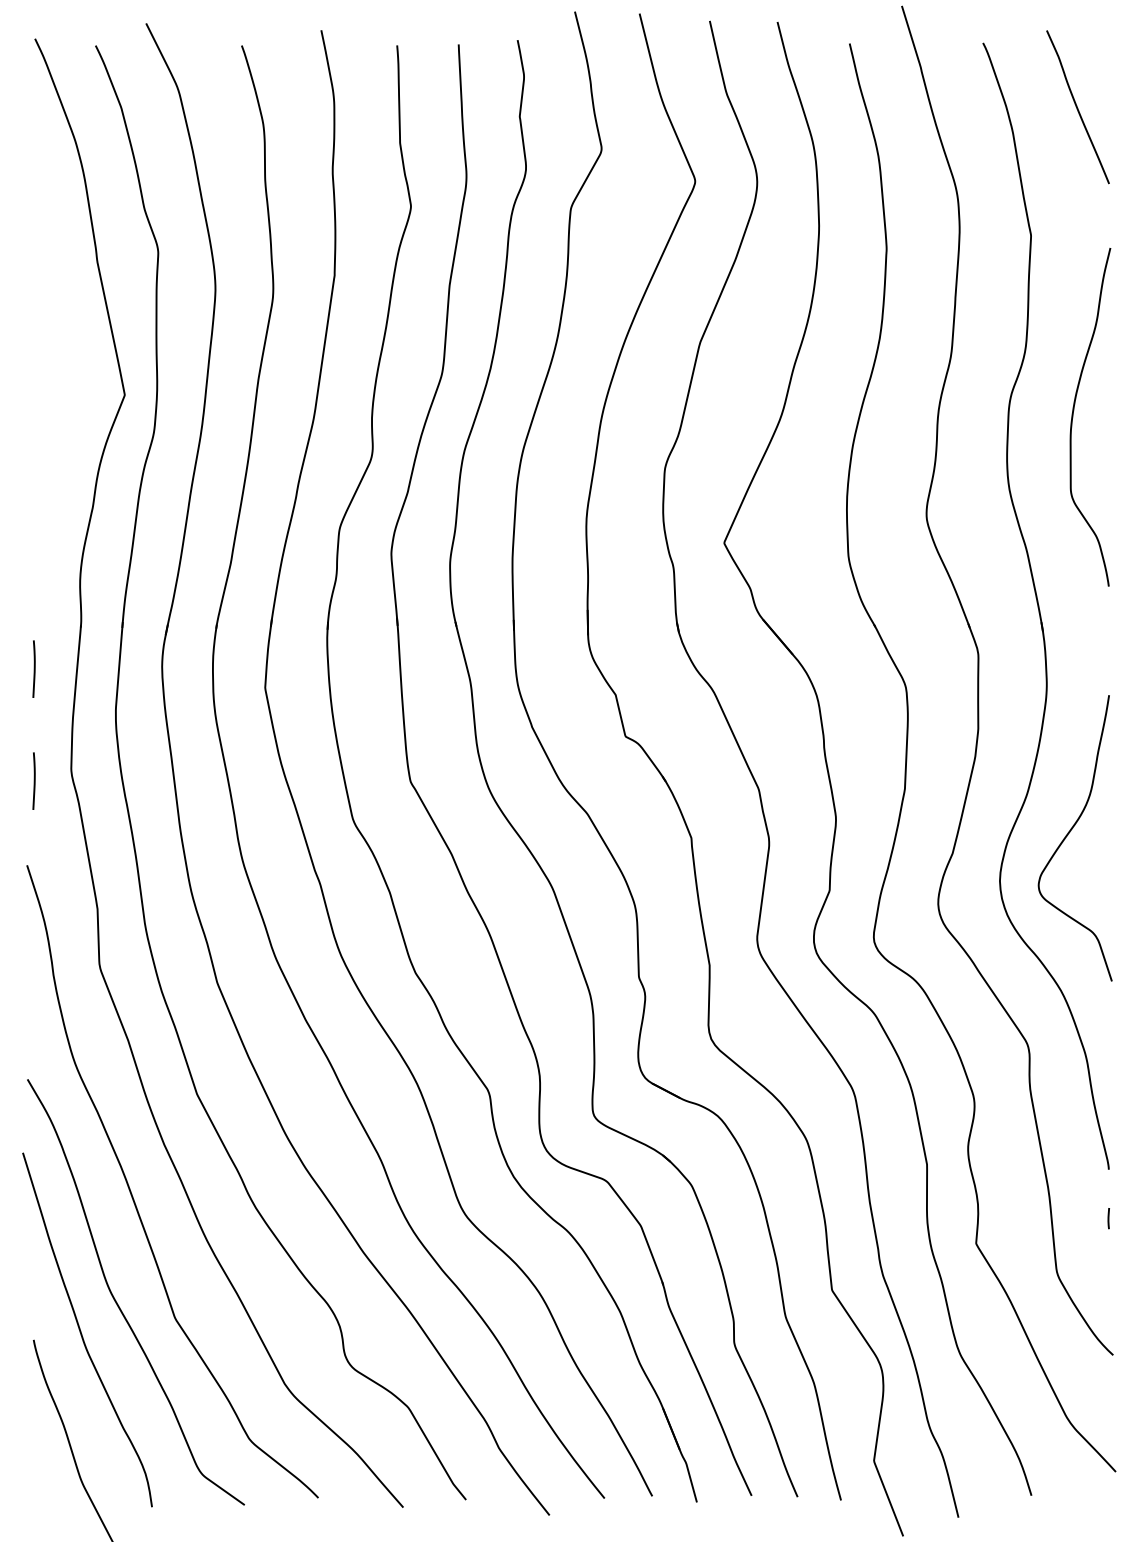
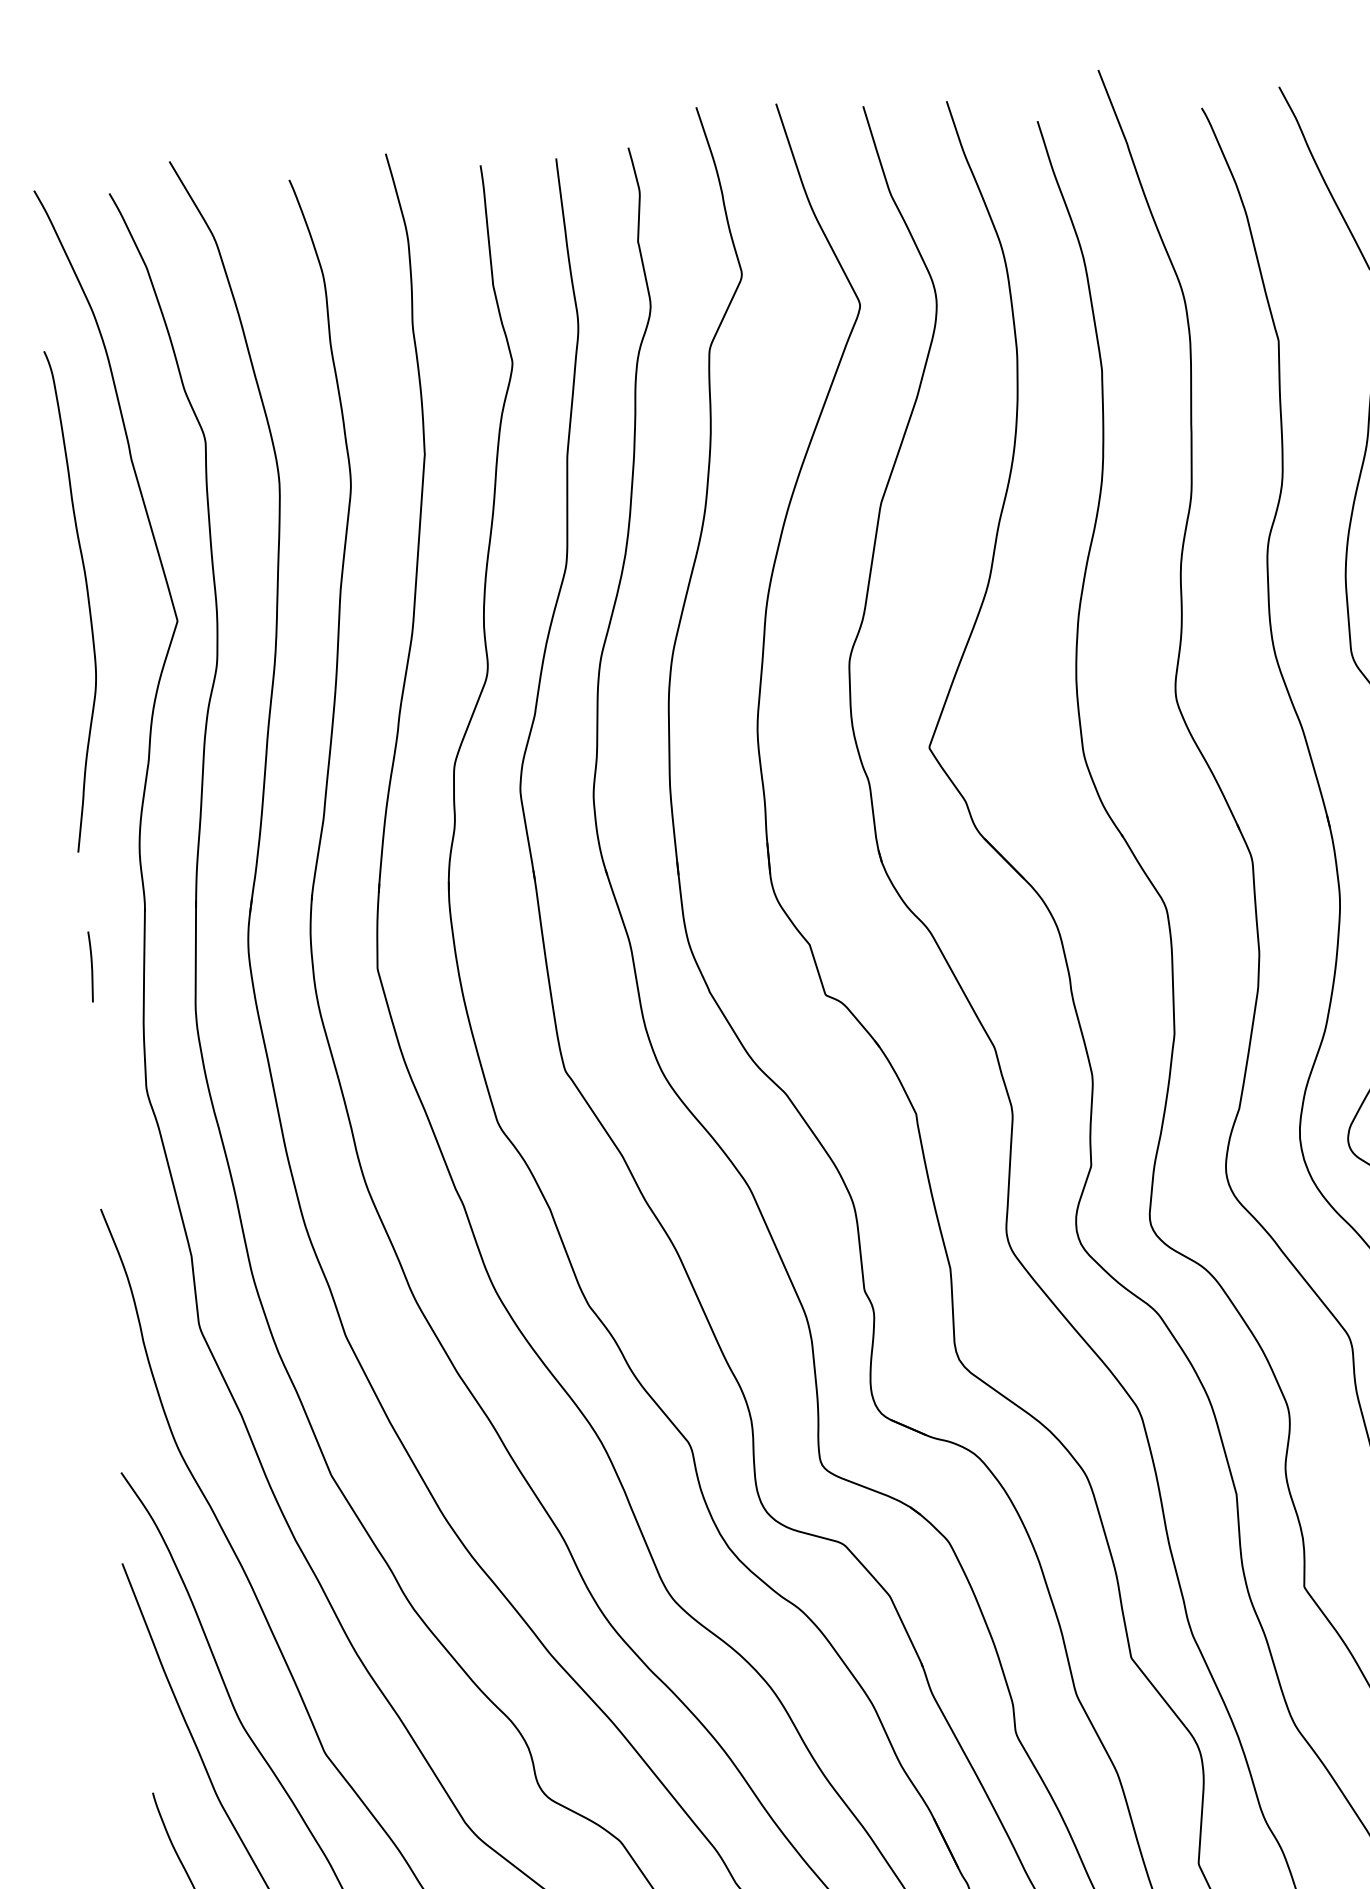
curve: (53, 372) -> (87, 599), added
line: (33, 780) -> (100, 1104), removed

